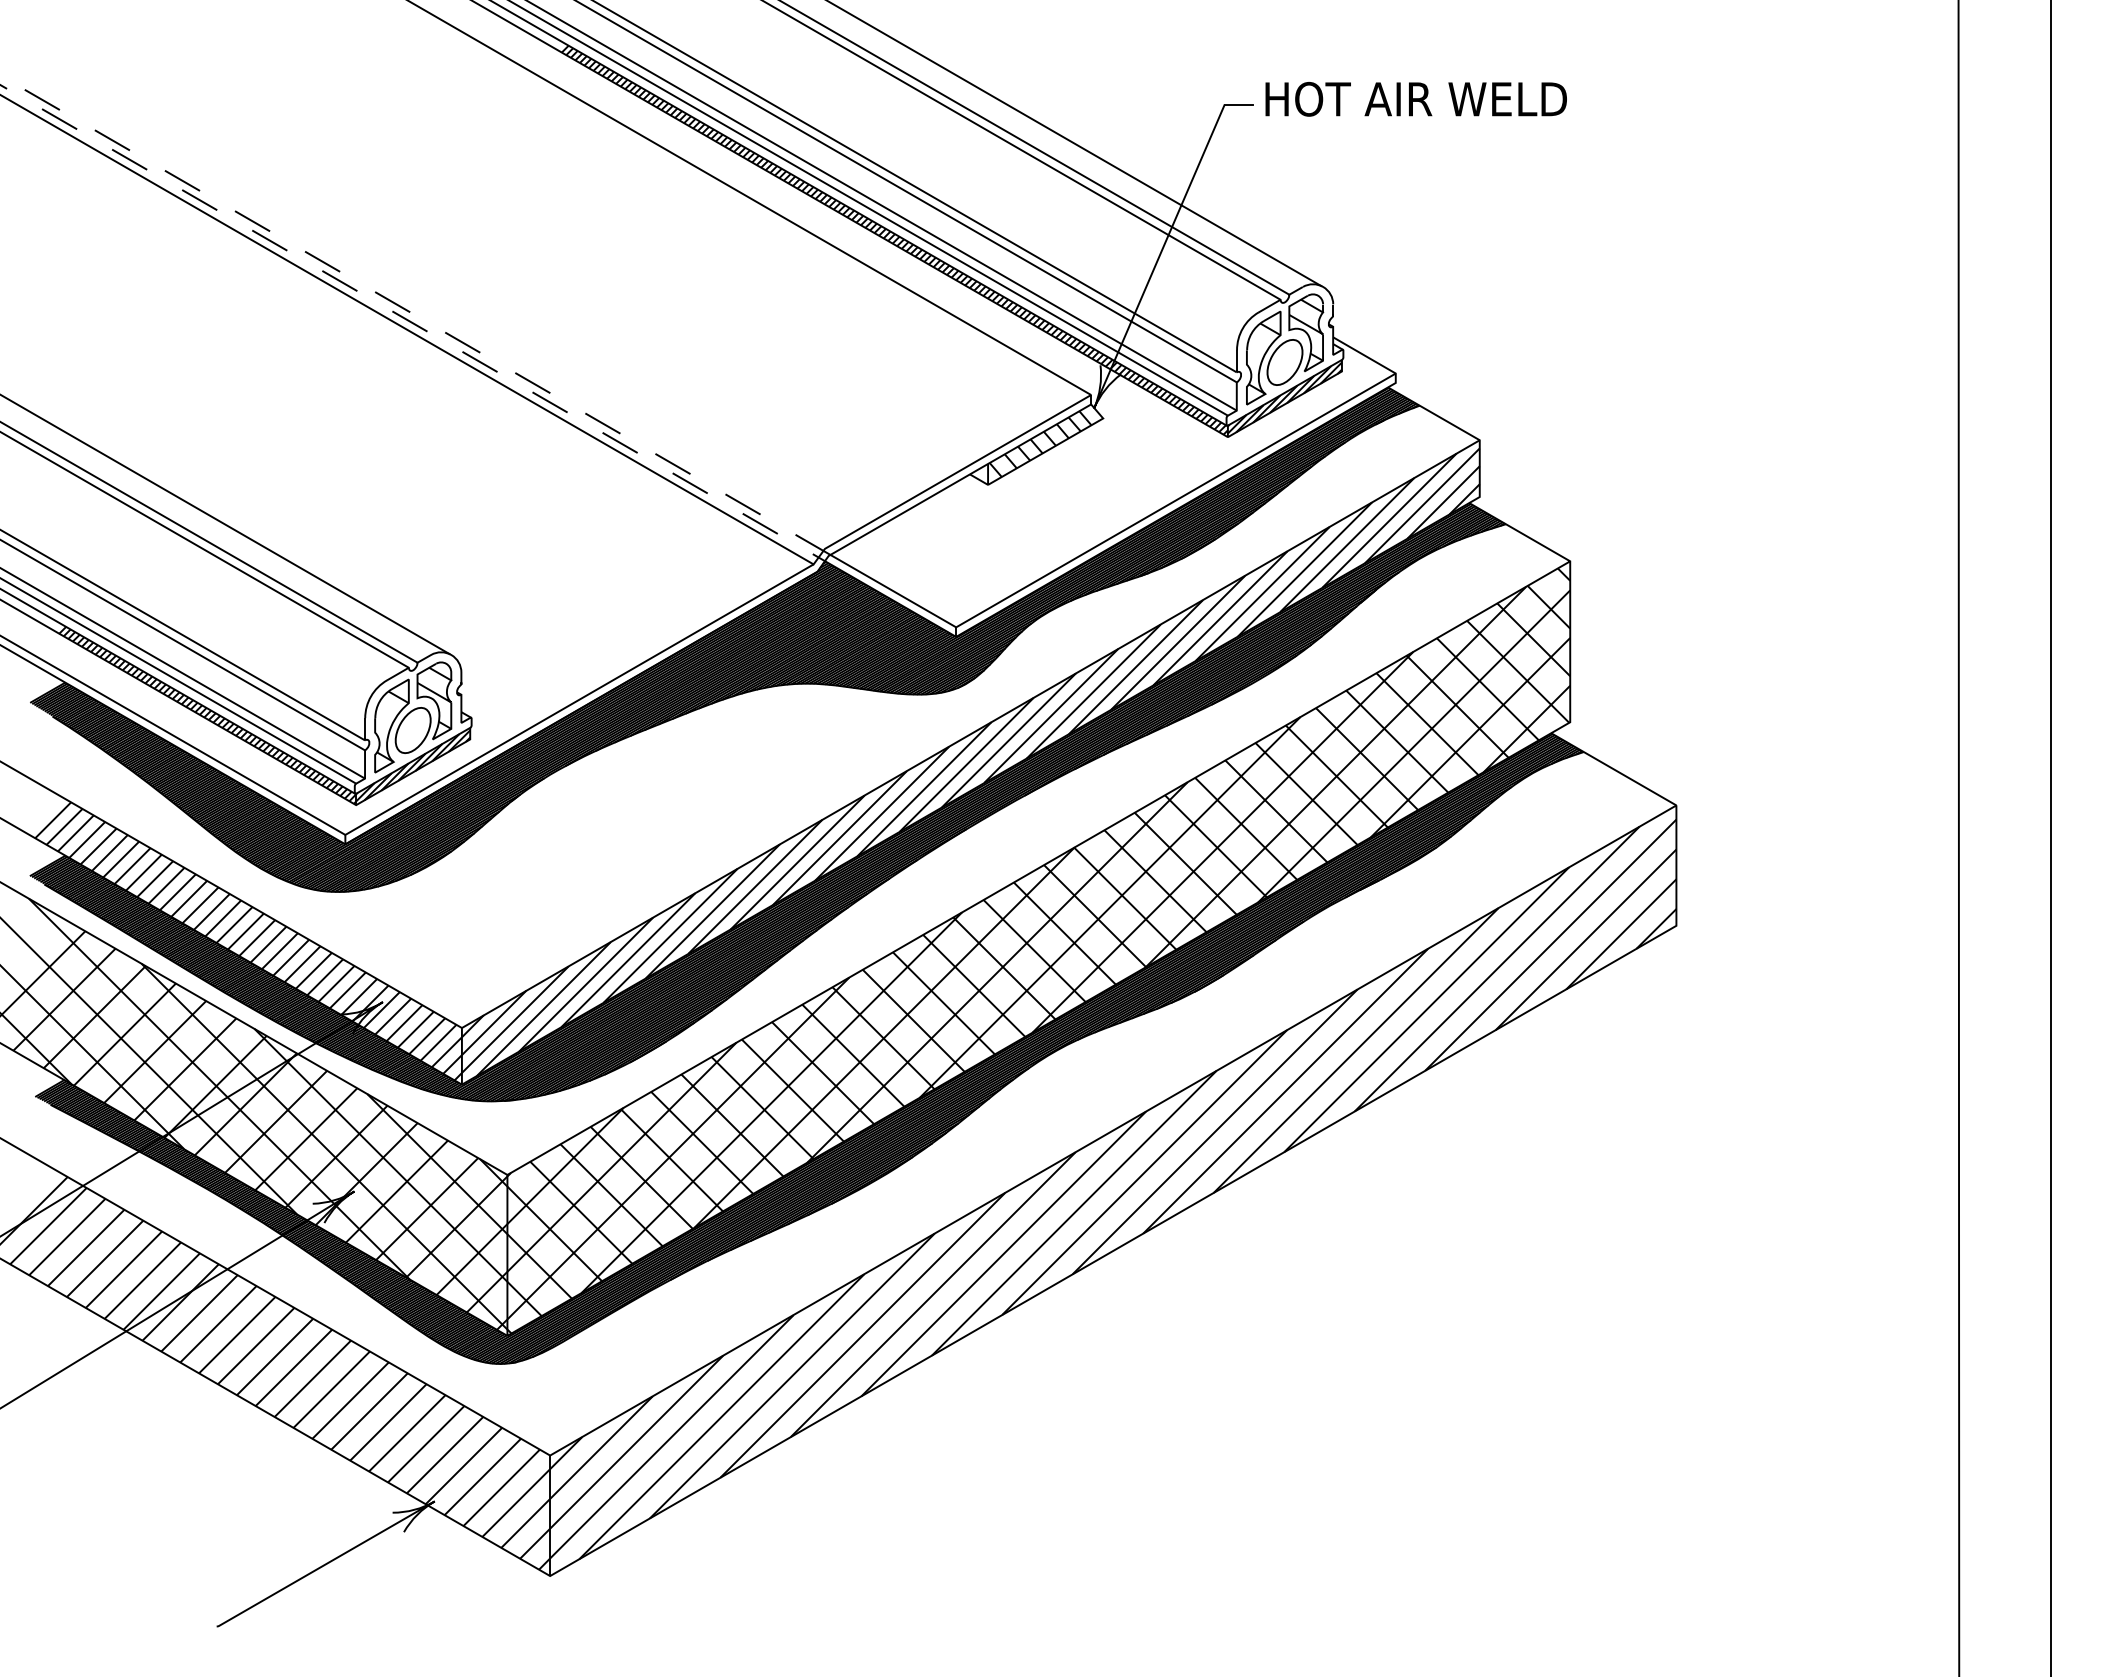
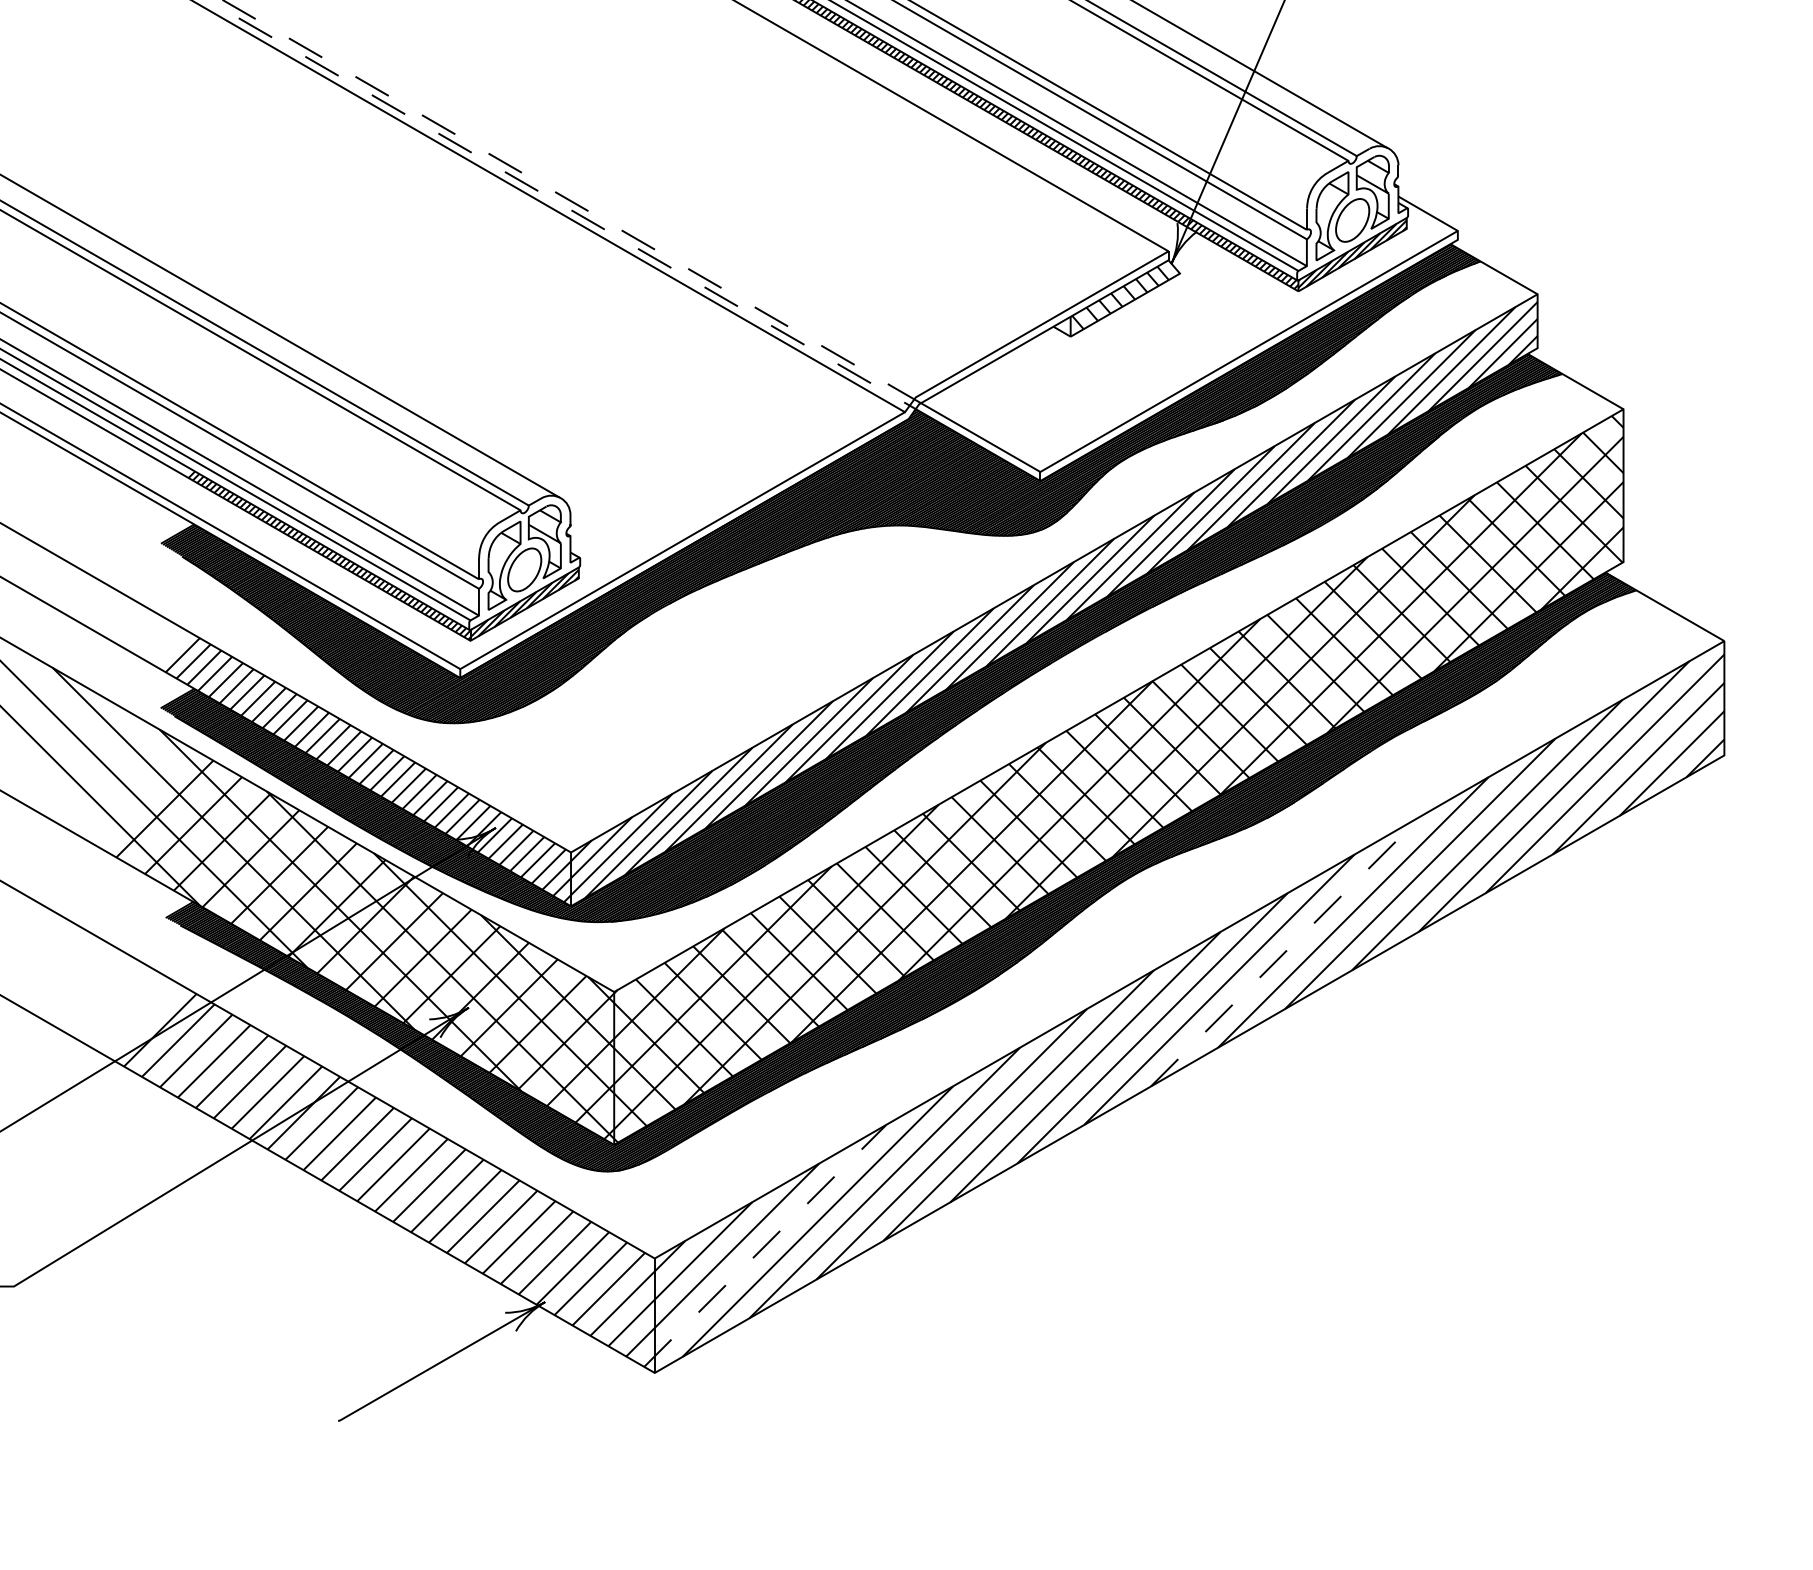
line: (1215, 1131) -> (1286, 950), solid -> dashed
line: (665, 1442) -> (764, 1246), solid -> dashed

